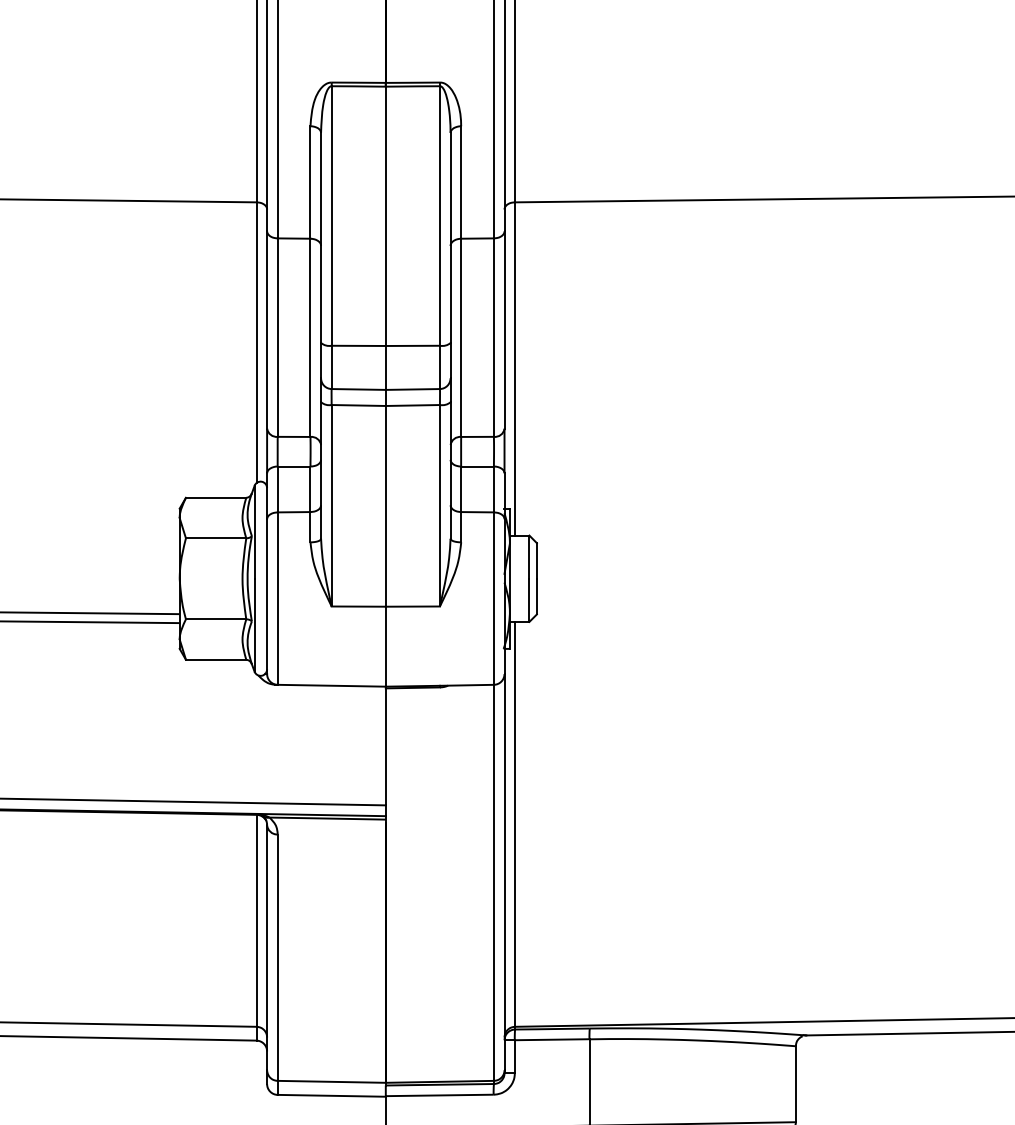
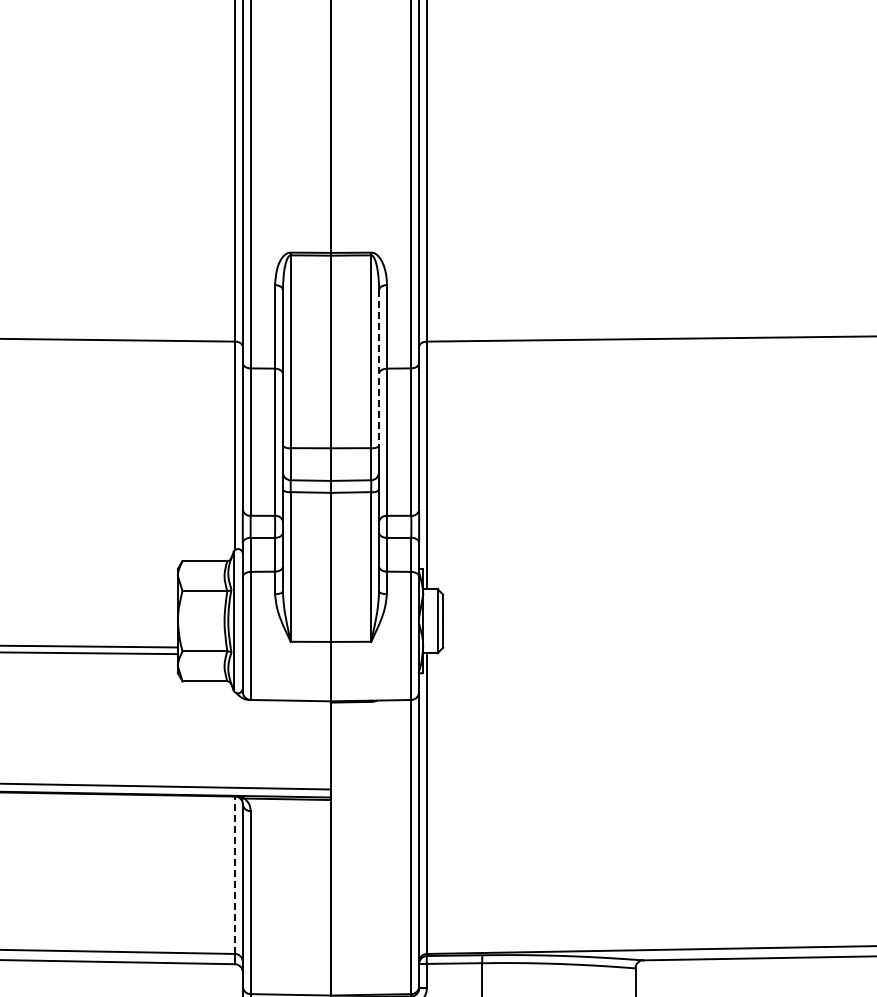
line: (451, 238) -> (379, 368), solid -> dashed
line: (255, 921) -> (234, 875), solid -> dashed

